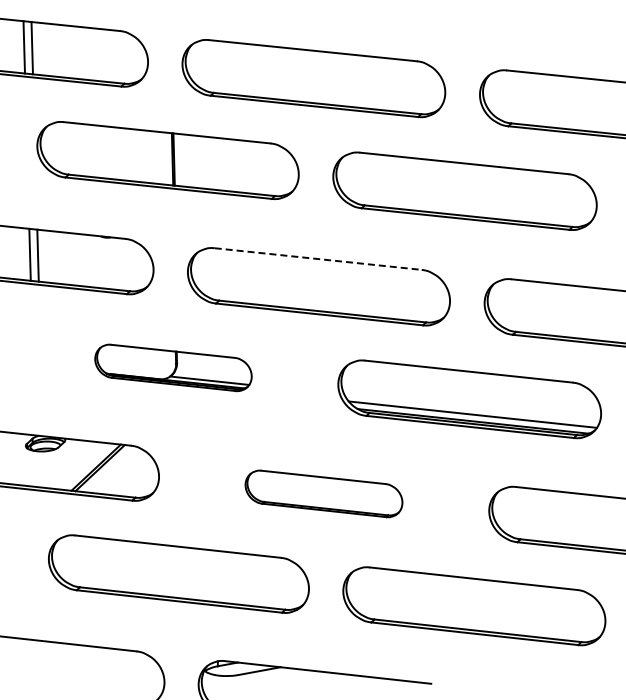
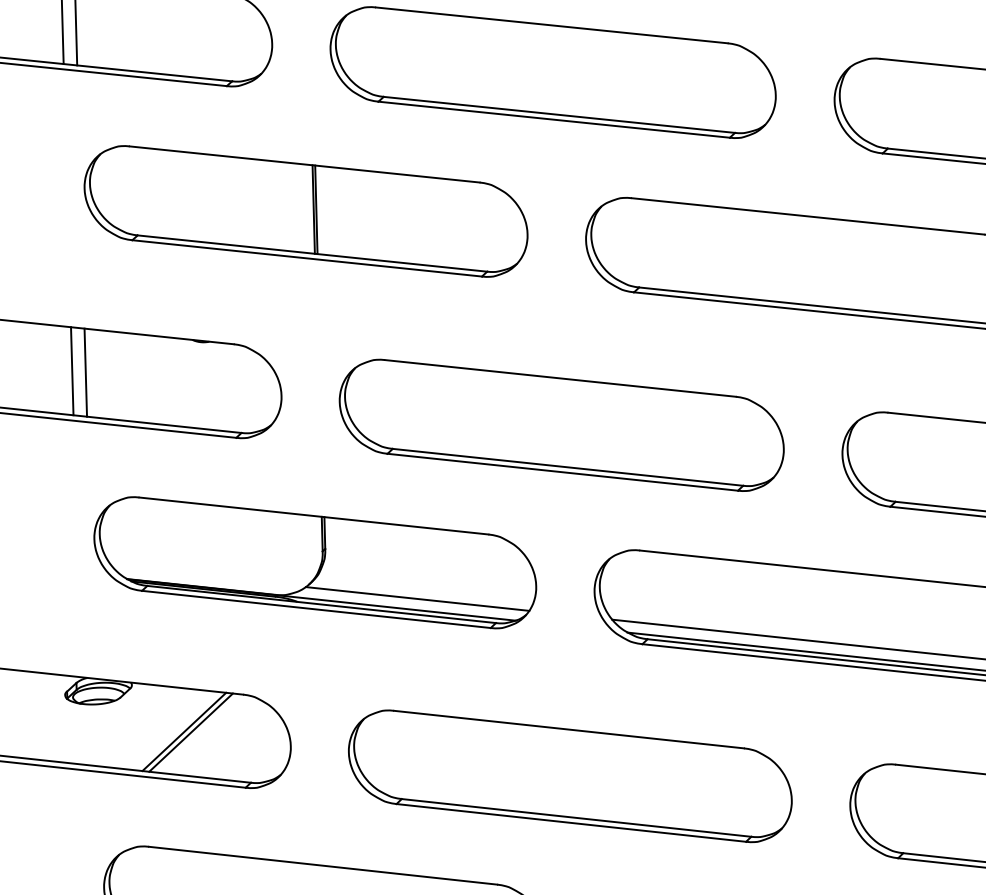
line: (318, 259) -> (560, 379), dashed -> solid
part: (173, 367) -> (315, 562), size x1.67
part: (323, 493) -> (569, 775), size x1.67

